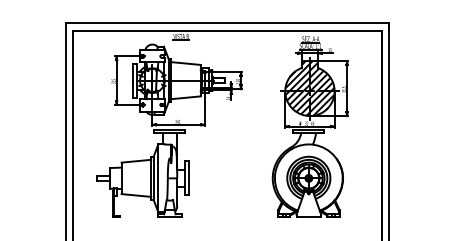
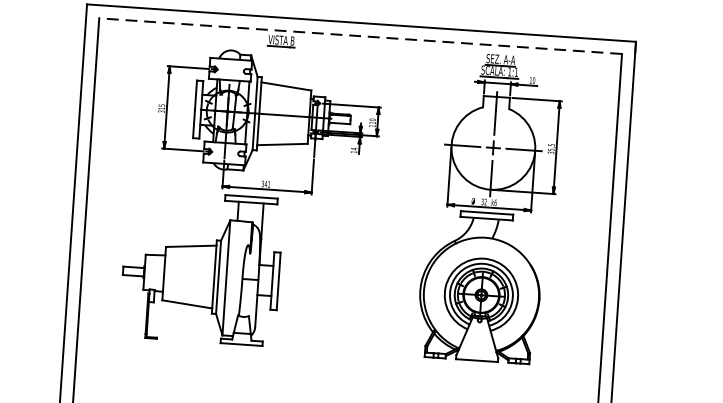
line: (227, 31) -> (360, 36), solid -> dashed
hatch: (309, 88) -> (492, 143), removed

